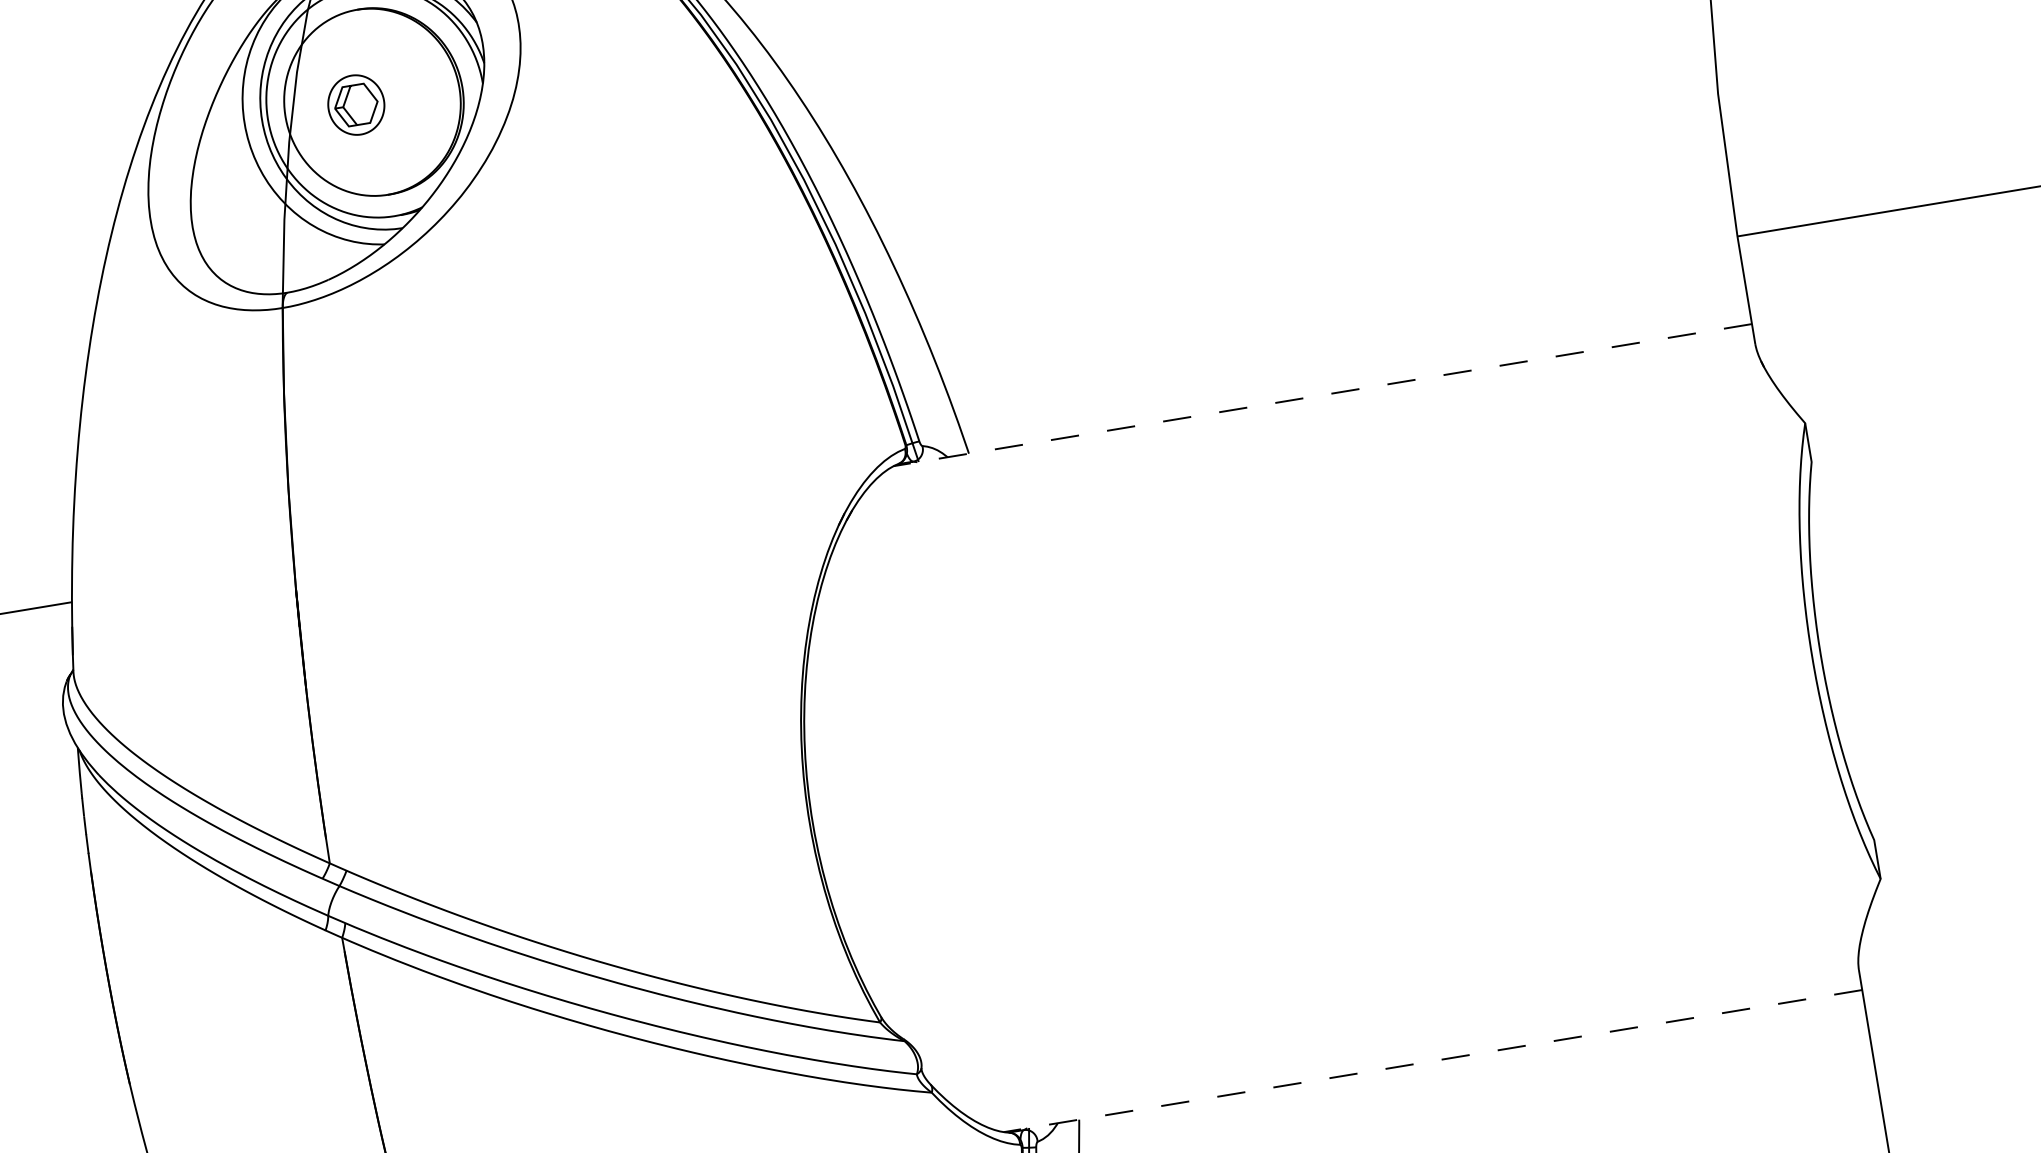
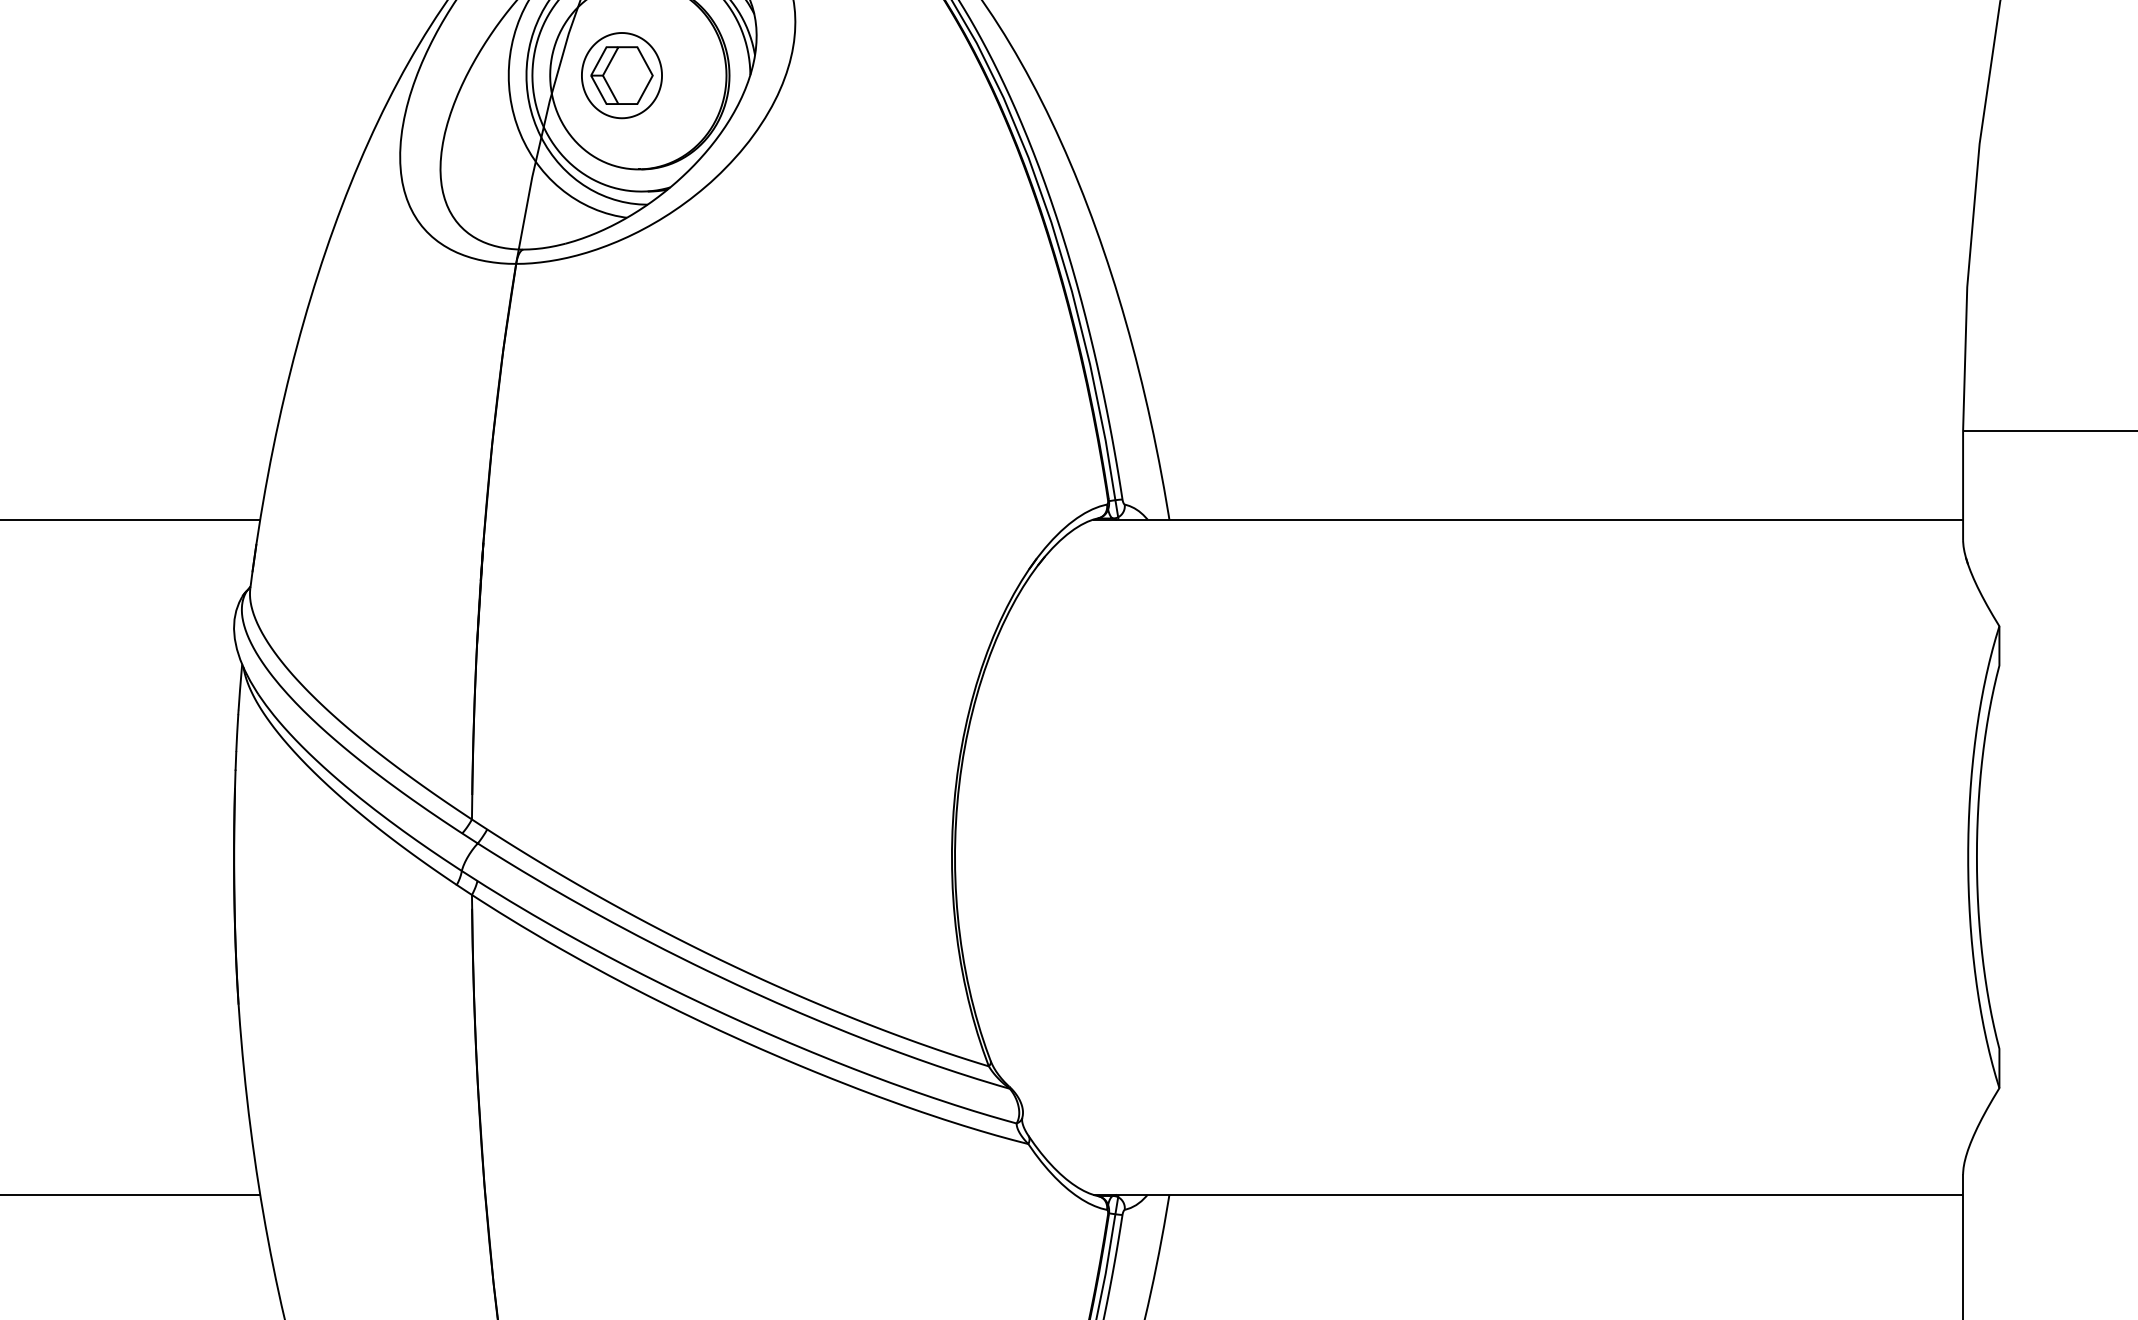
part: (355, 104) -> (621, 75), size x1.43
line: (1322, 394) -> (1527, 519), dashed -> solid
line: (1432, 1060) -> (1527, 1194), dashed -> solid

